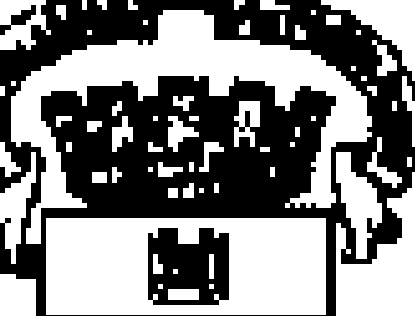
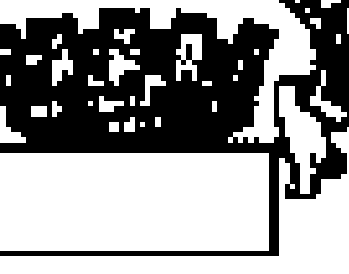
part: (188, 266) -> (129, 201), removed

